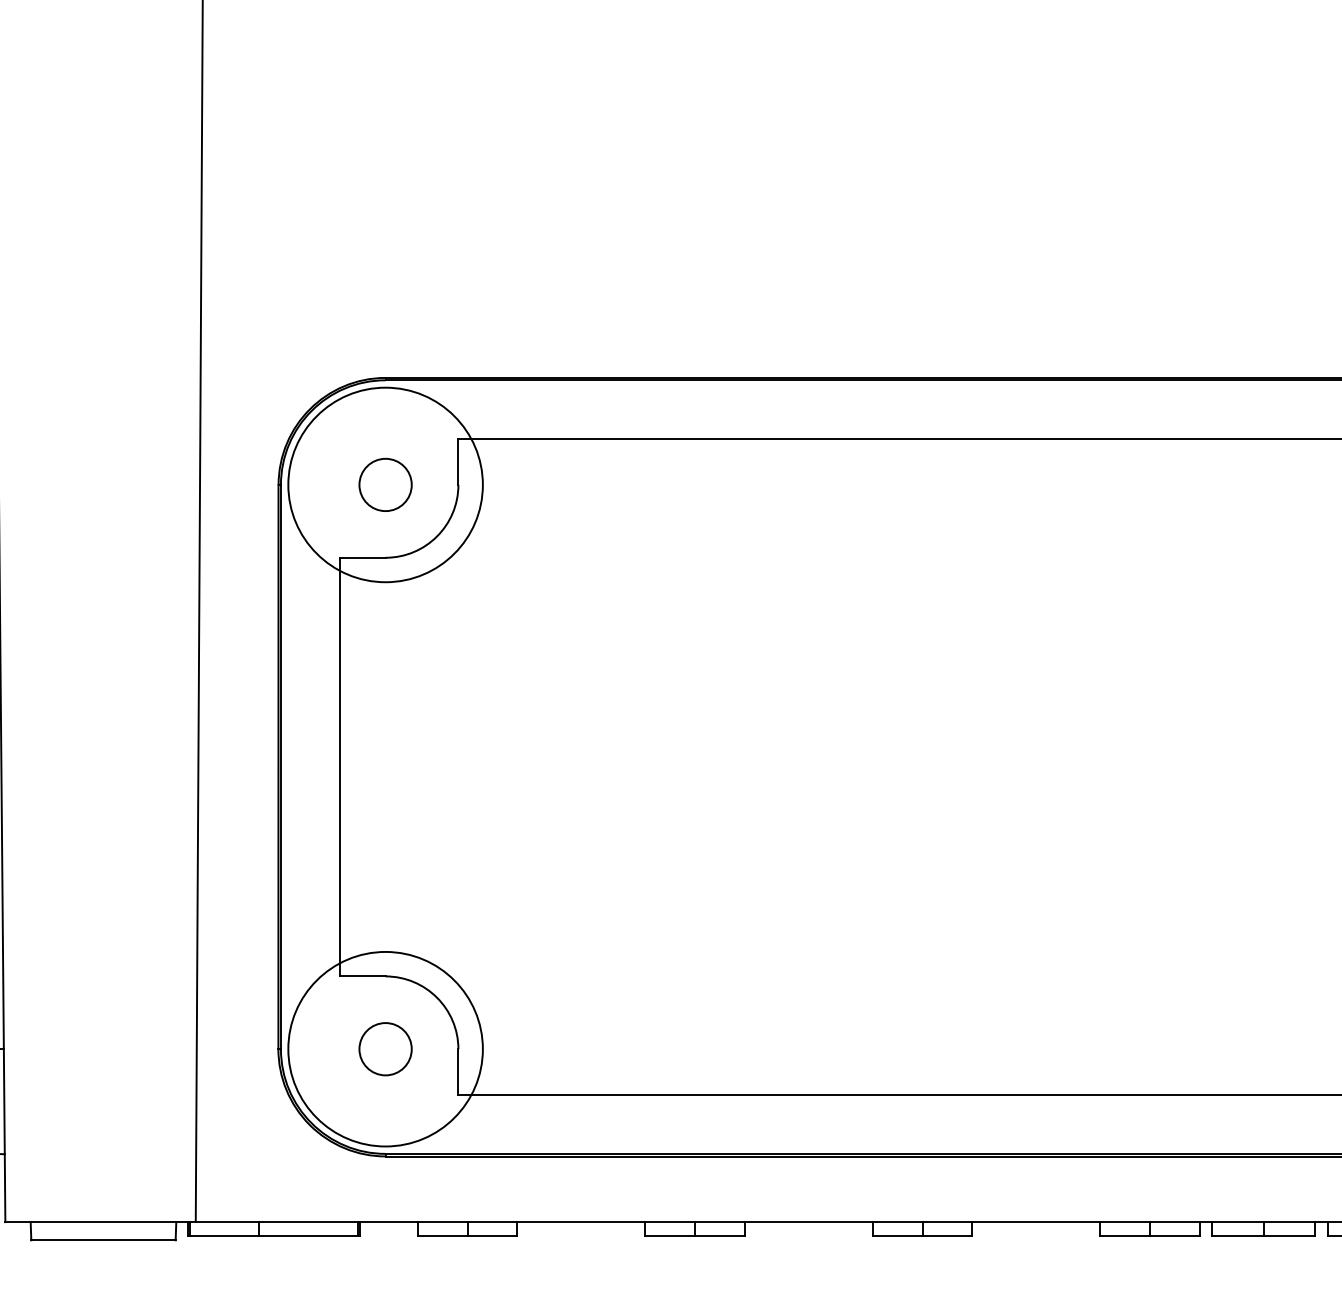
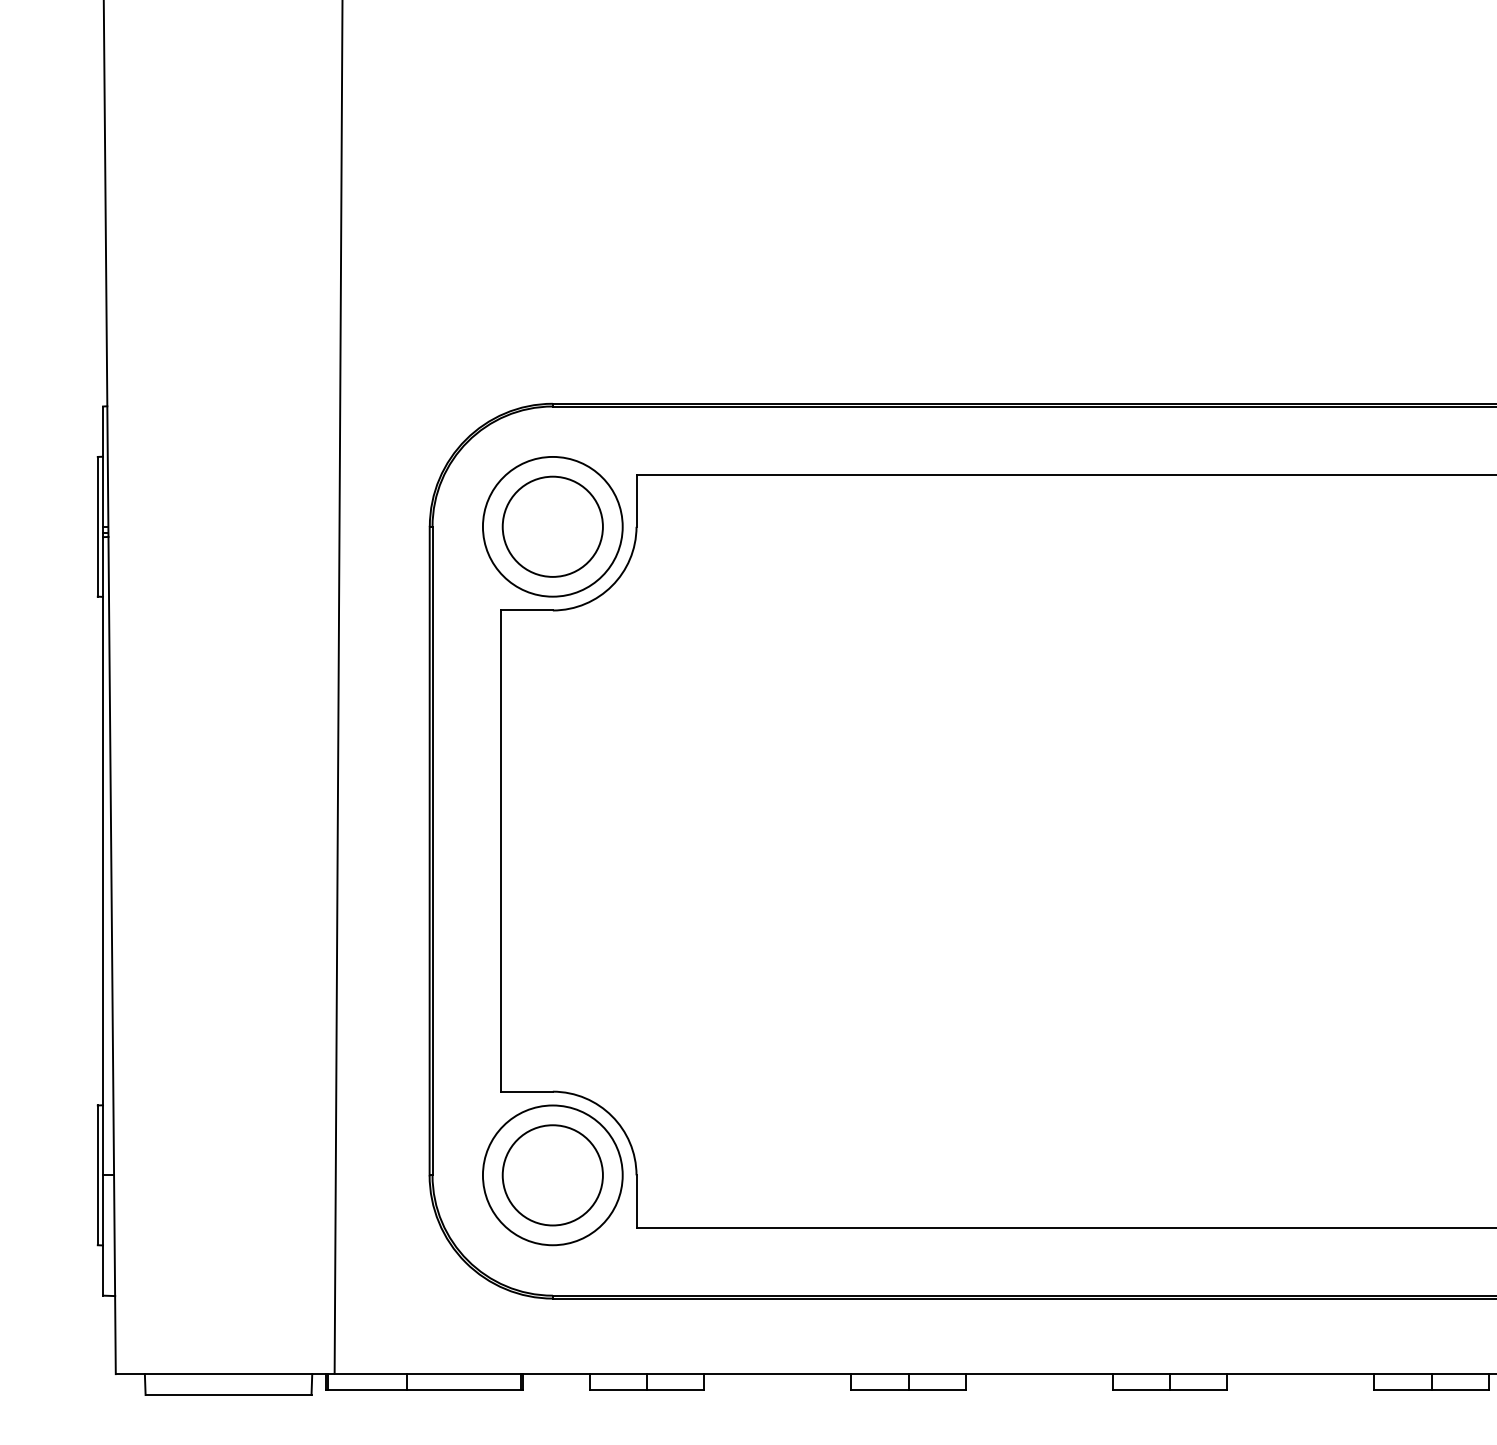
circle: (385, 484) -> (552, 526), size x0.62
circle: (385, 484) -> (552, 526), size x1.67
circle: (385, 1048) -> (552, 1174), size x1.67
circle: (385, 1049) -> (552, 1175), size x0.62

